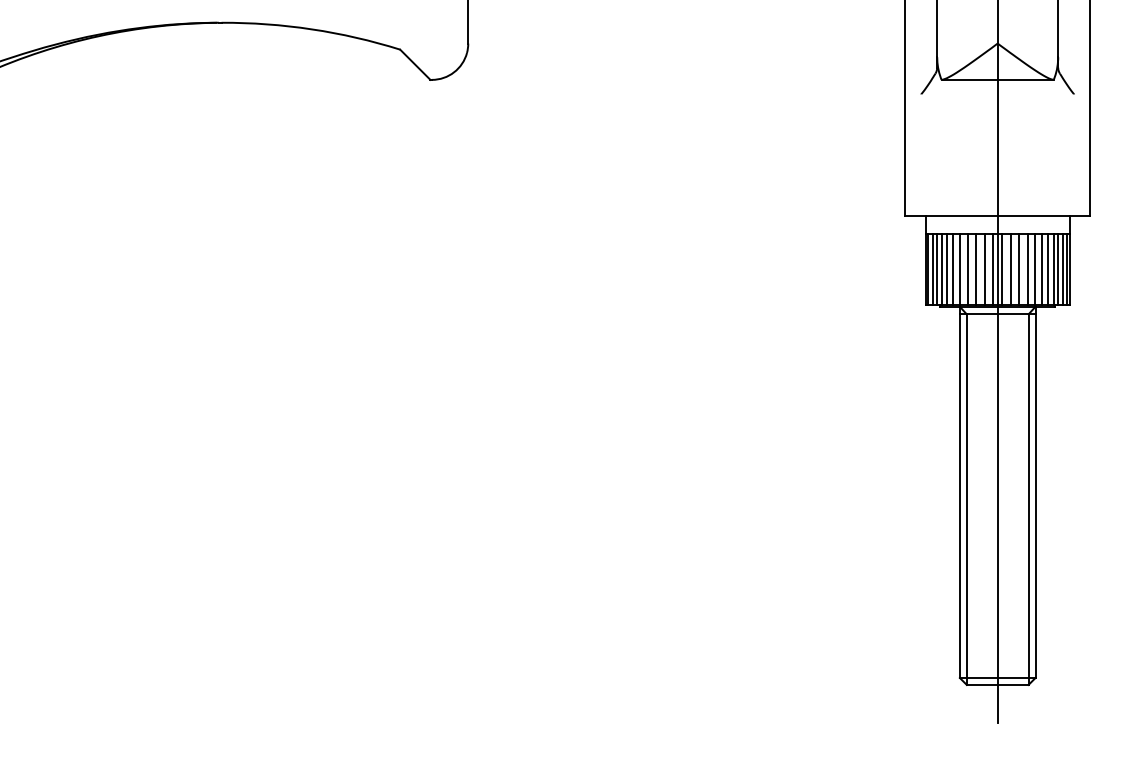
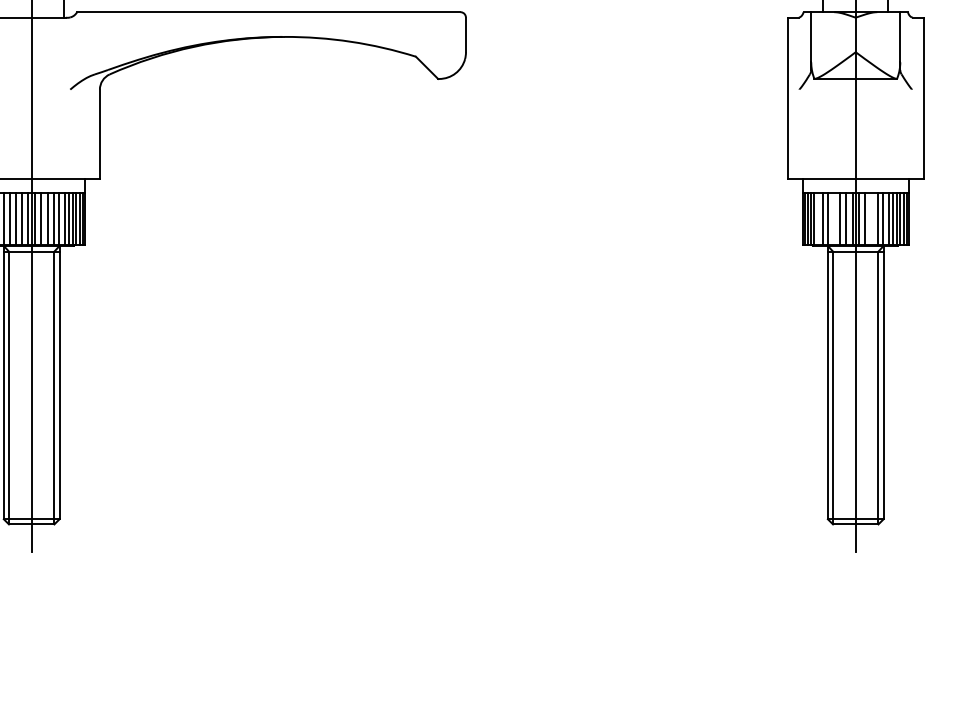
line: (947, 269) -> (818, 218), removed
line: (967, 269) -> (833, 218), removed
line: (1019, 269) -> (871, 218), removed

